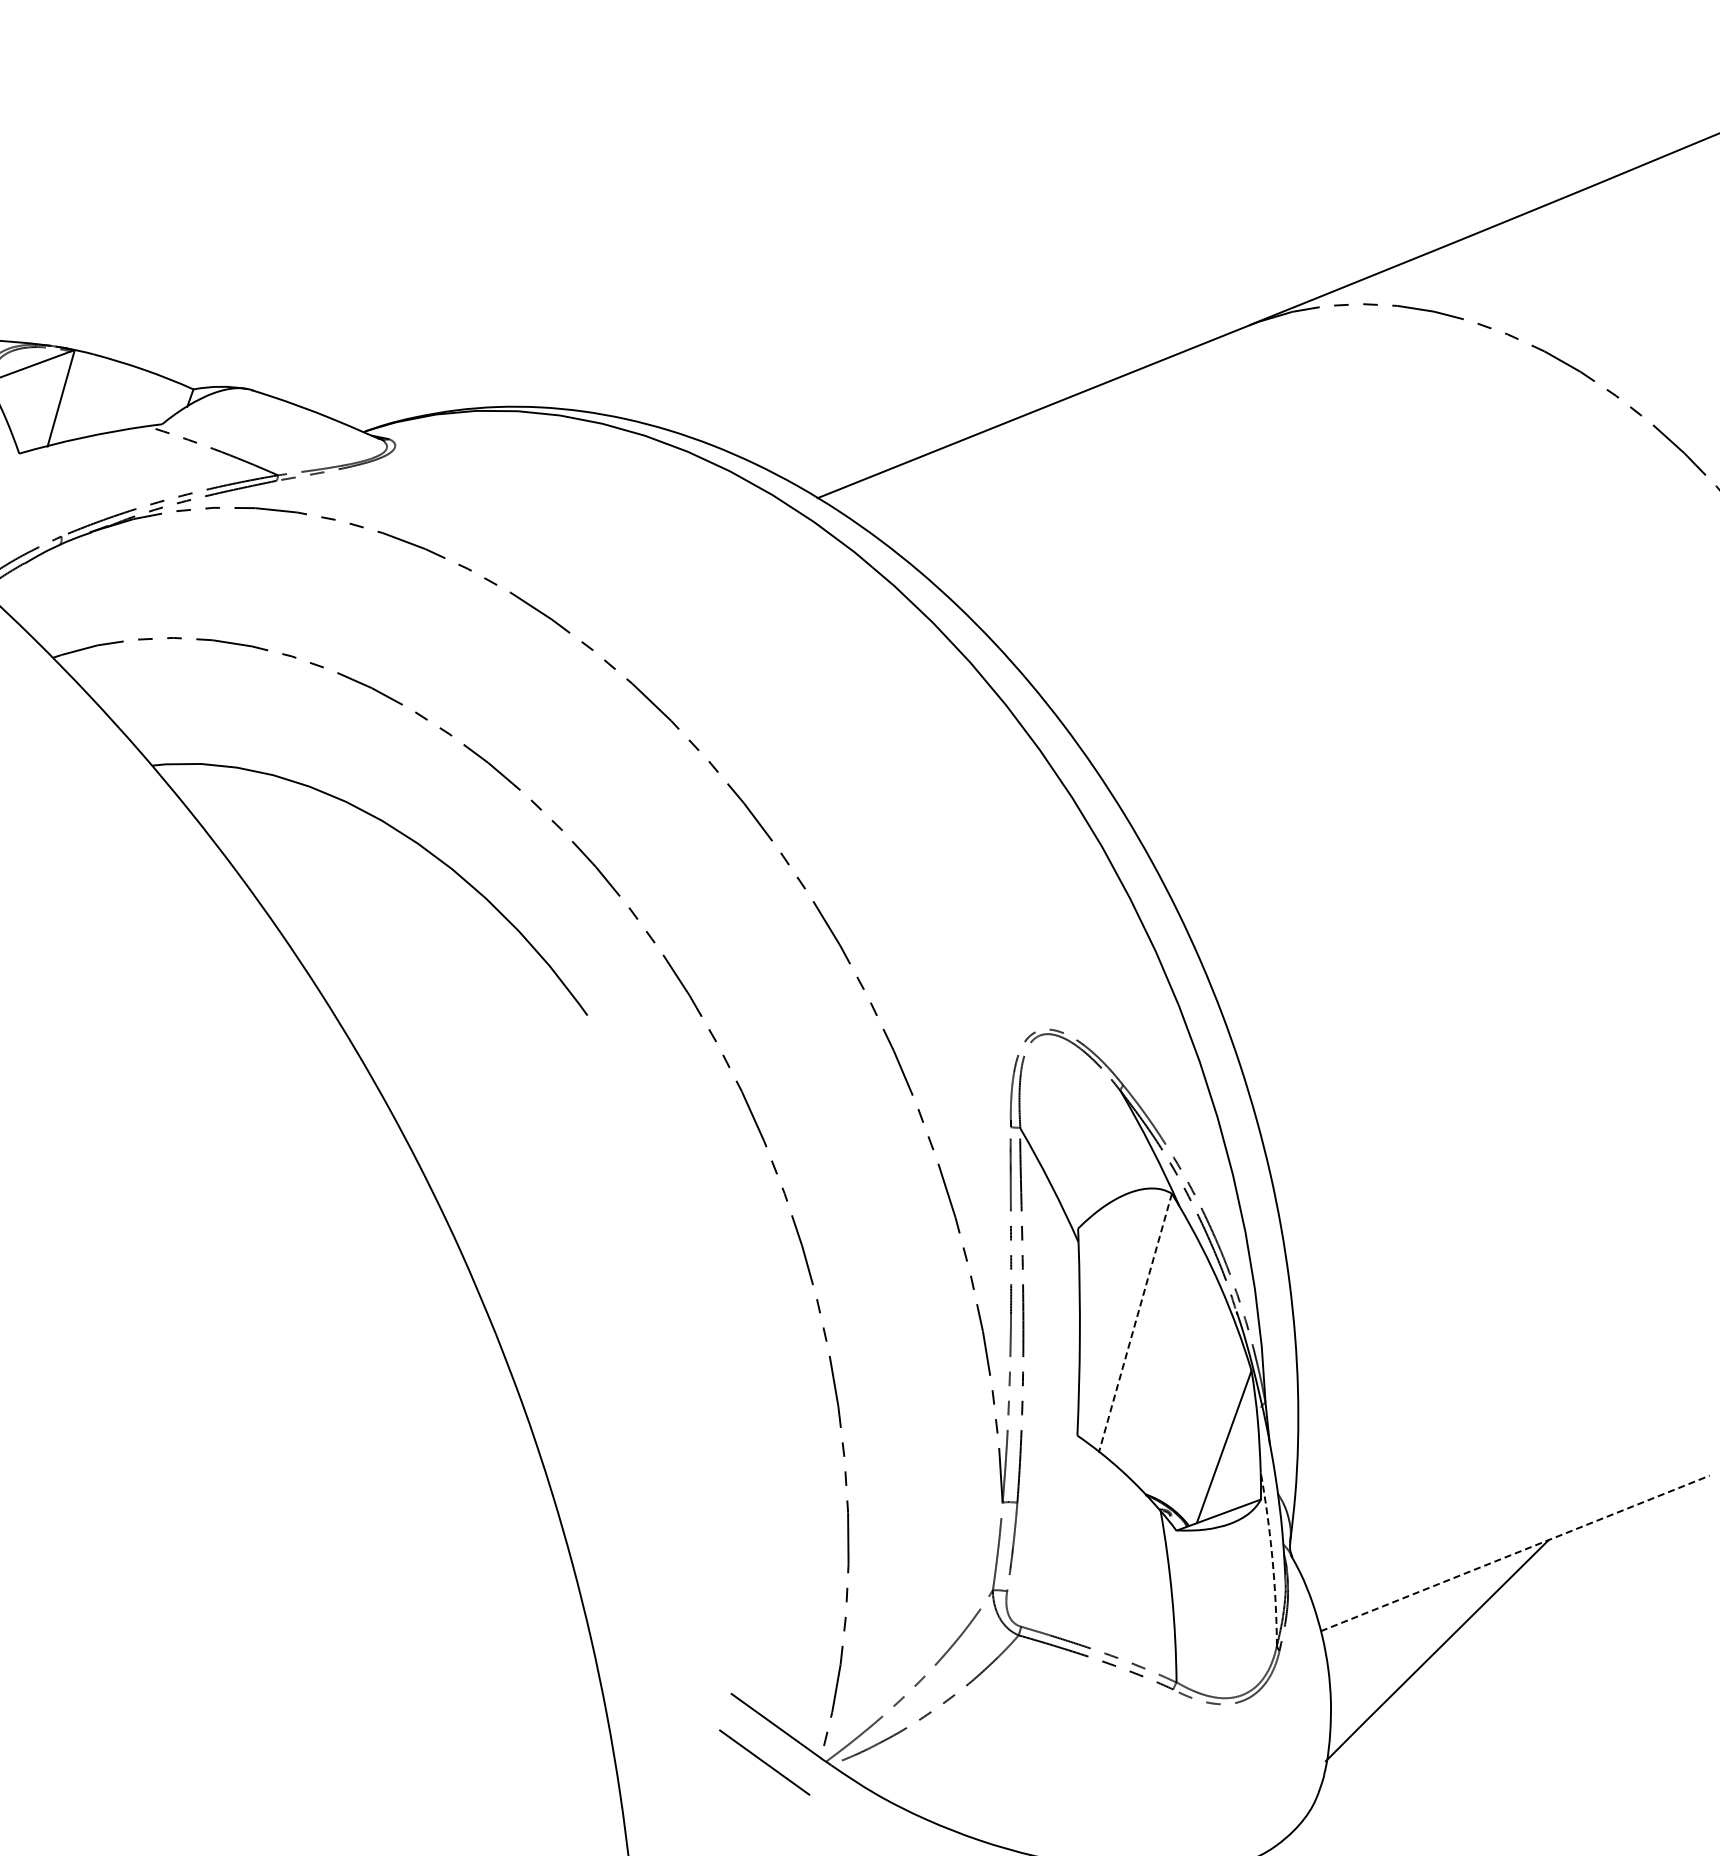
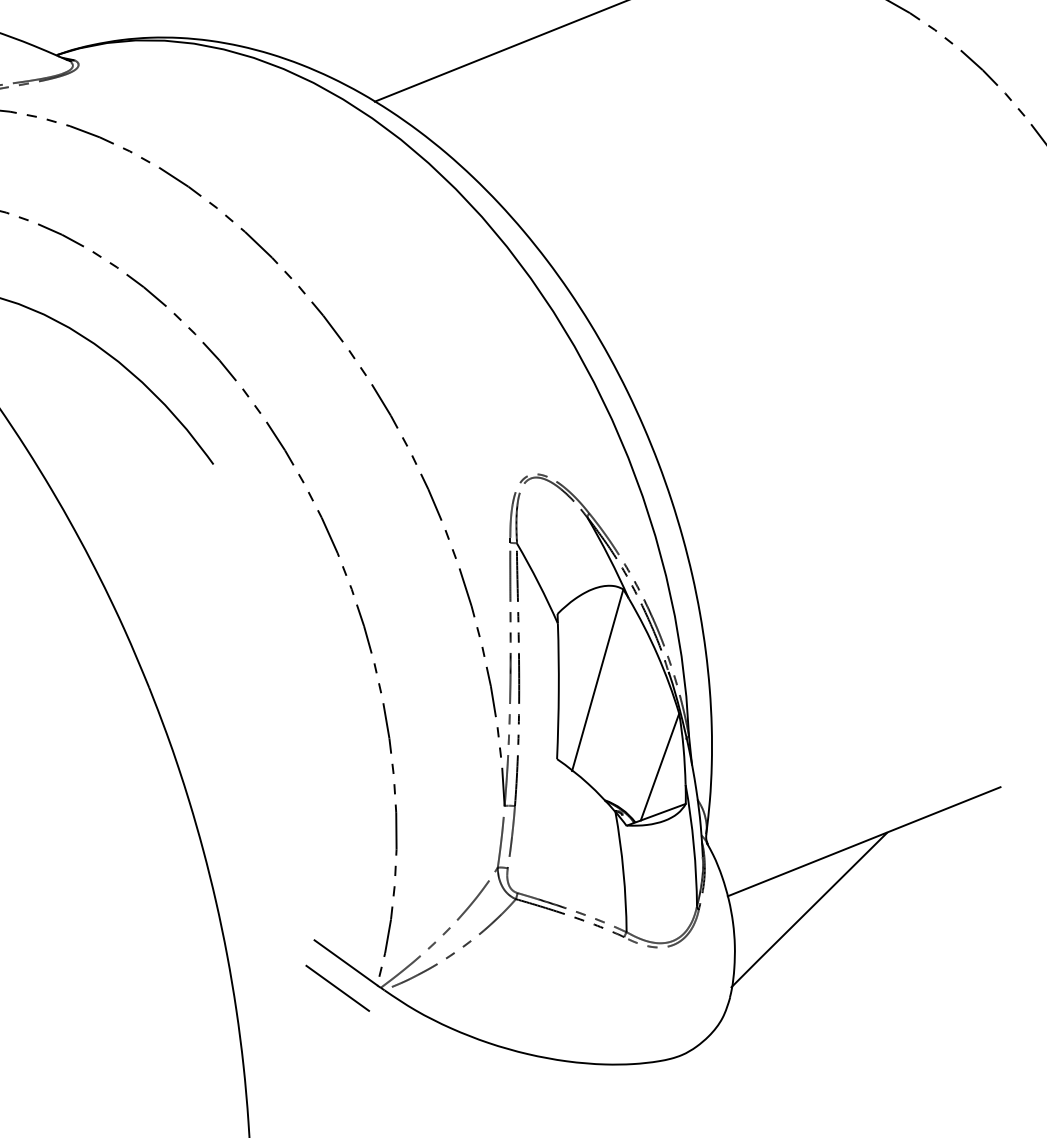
line: (1135, 1323) -> (597, 680), dashed -> solid
line: (1515, 1553) -> (864, 841), dashed -> solid
arc: (1272, 1558) -> (693, 845), dashed -> solid

